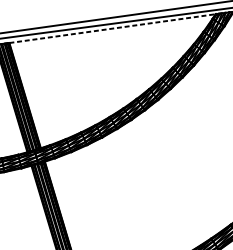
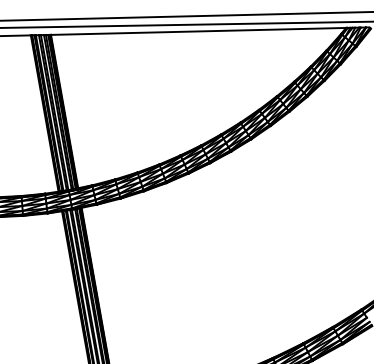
line: (112, 28) -> (198, 31), dashed -> solid

